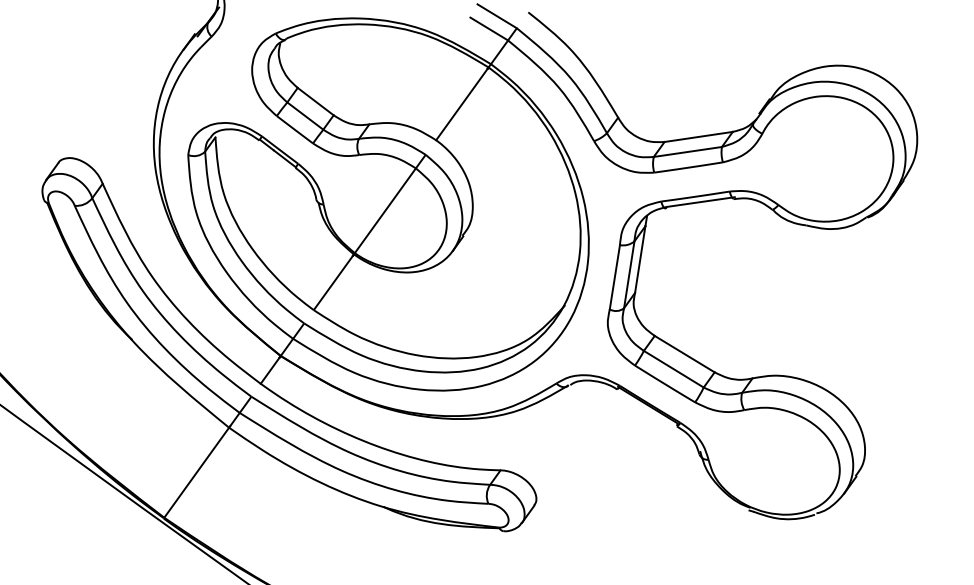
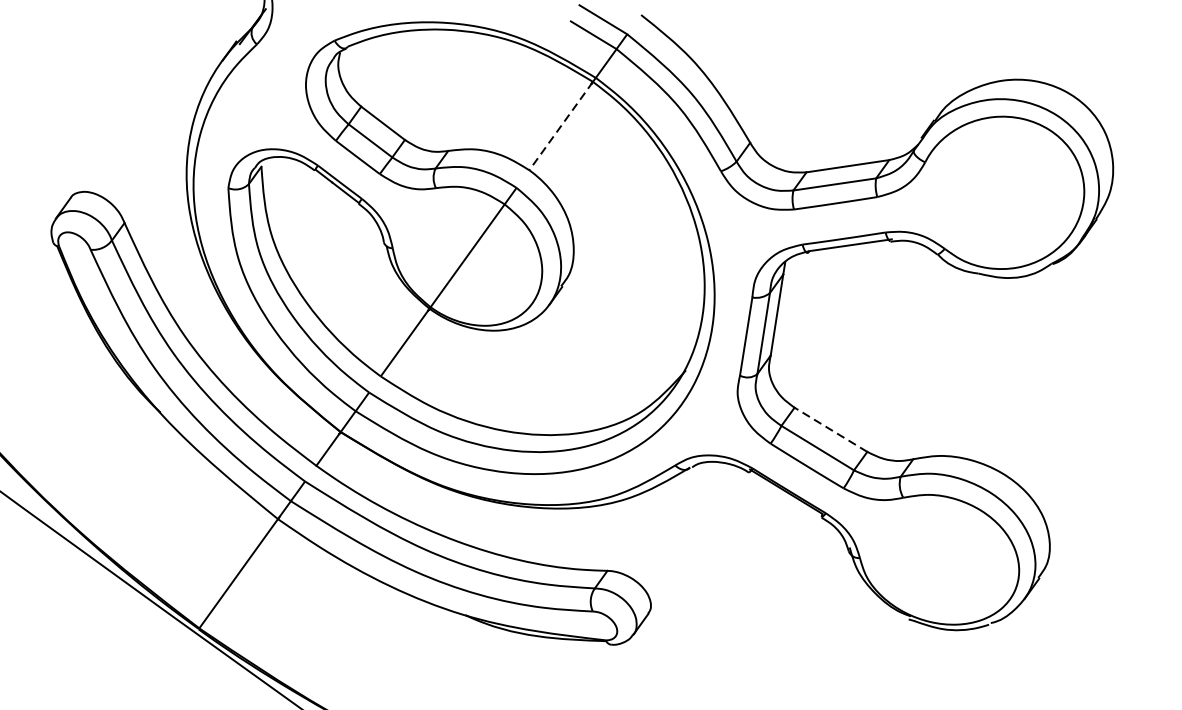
line: (462, 103) -> (561, 125), solid -> dashed
line: (684, 353) -> (830, 429), solid -> dashed

